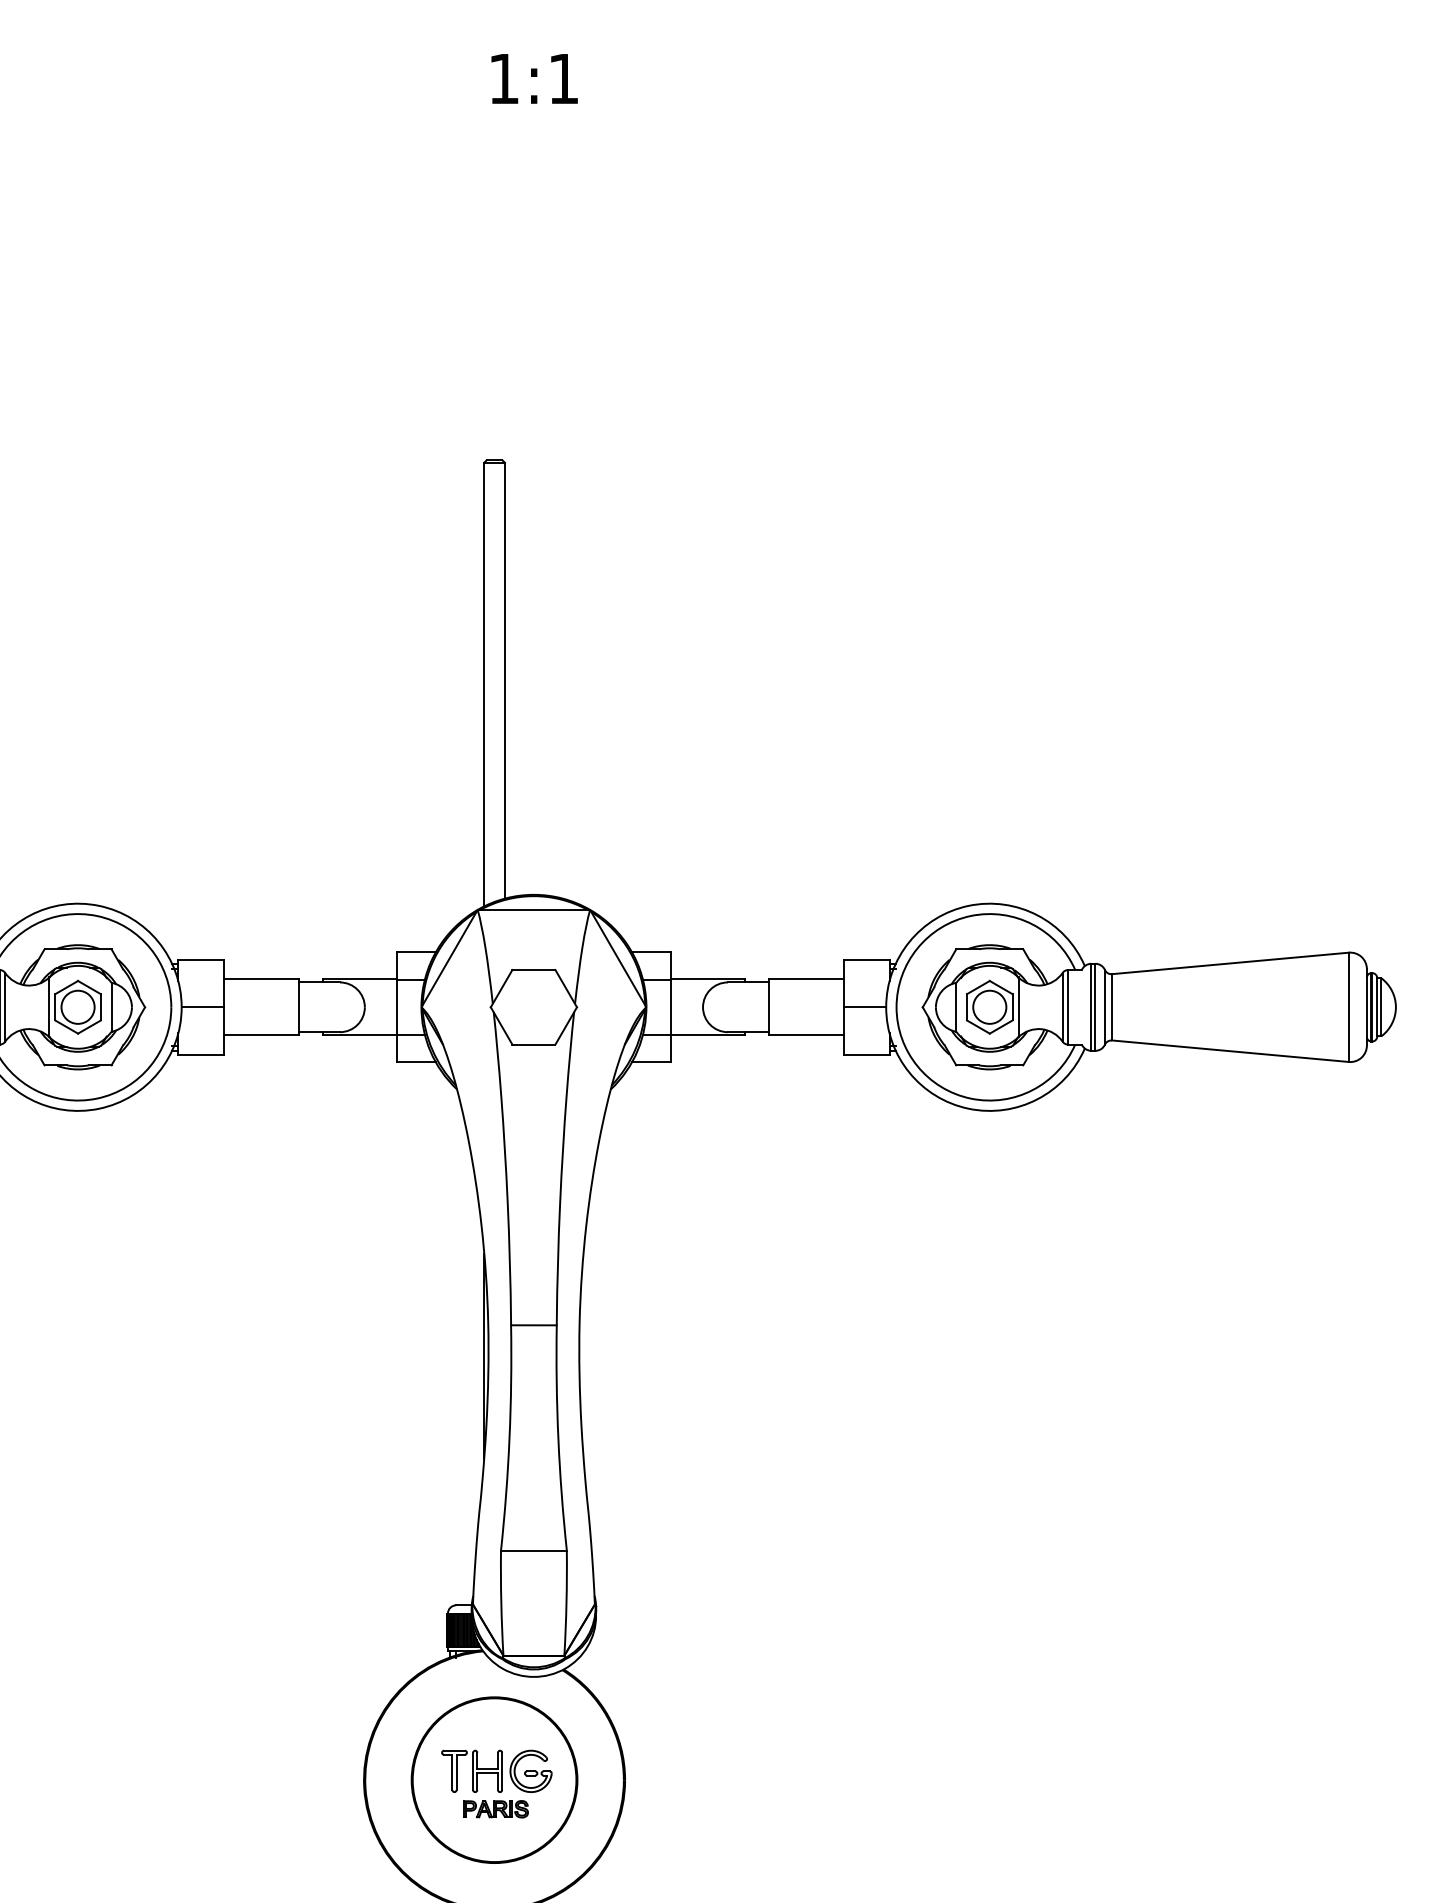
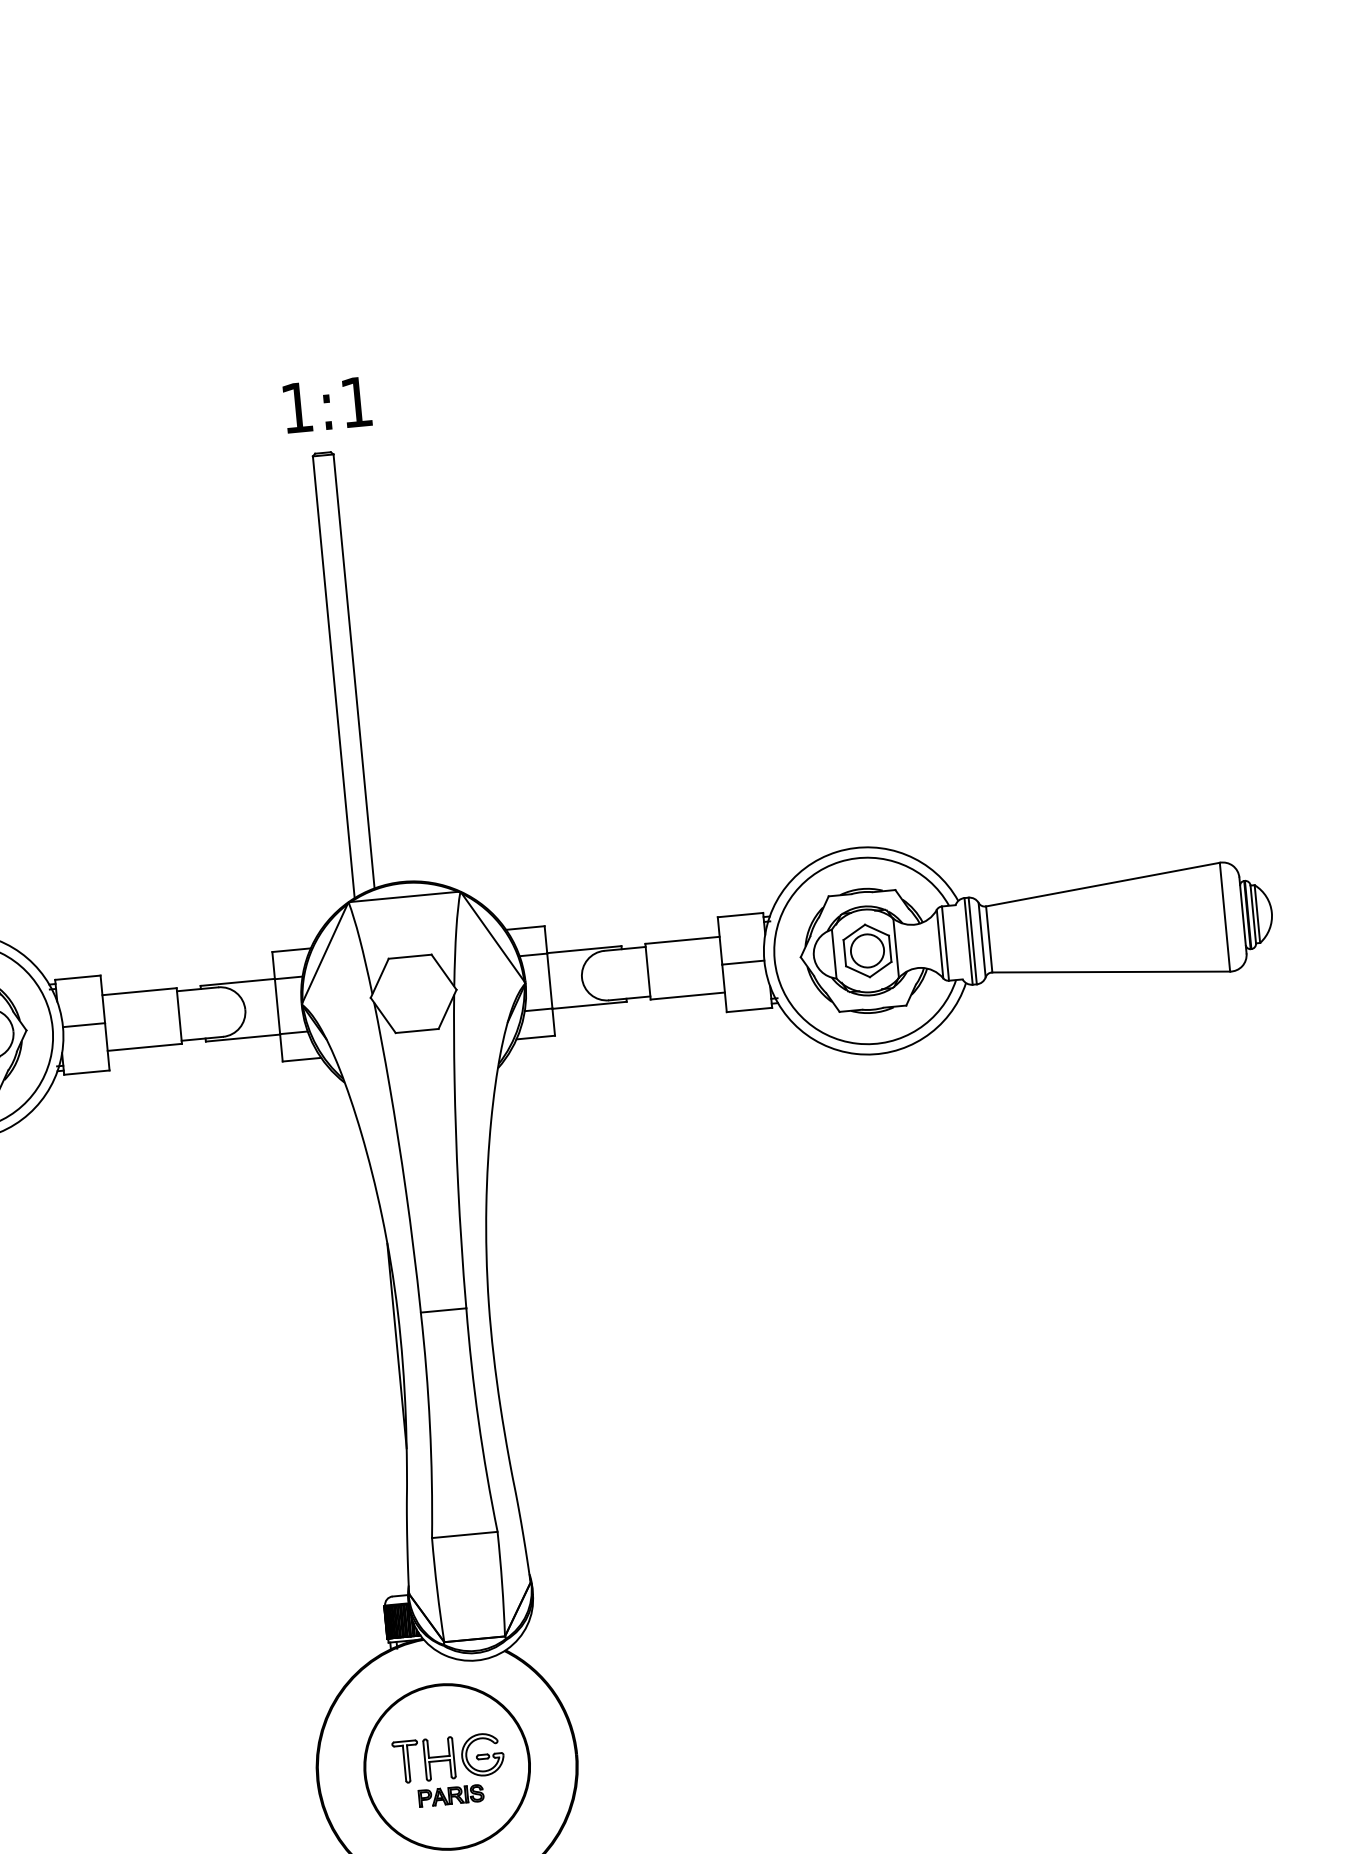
text: (534, 78) -> (327, 404), moved

